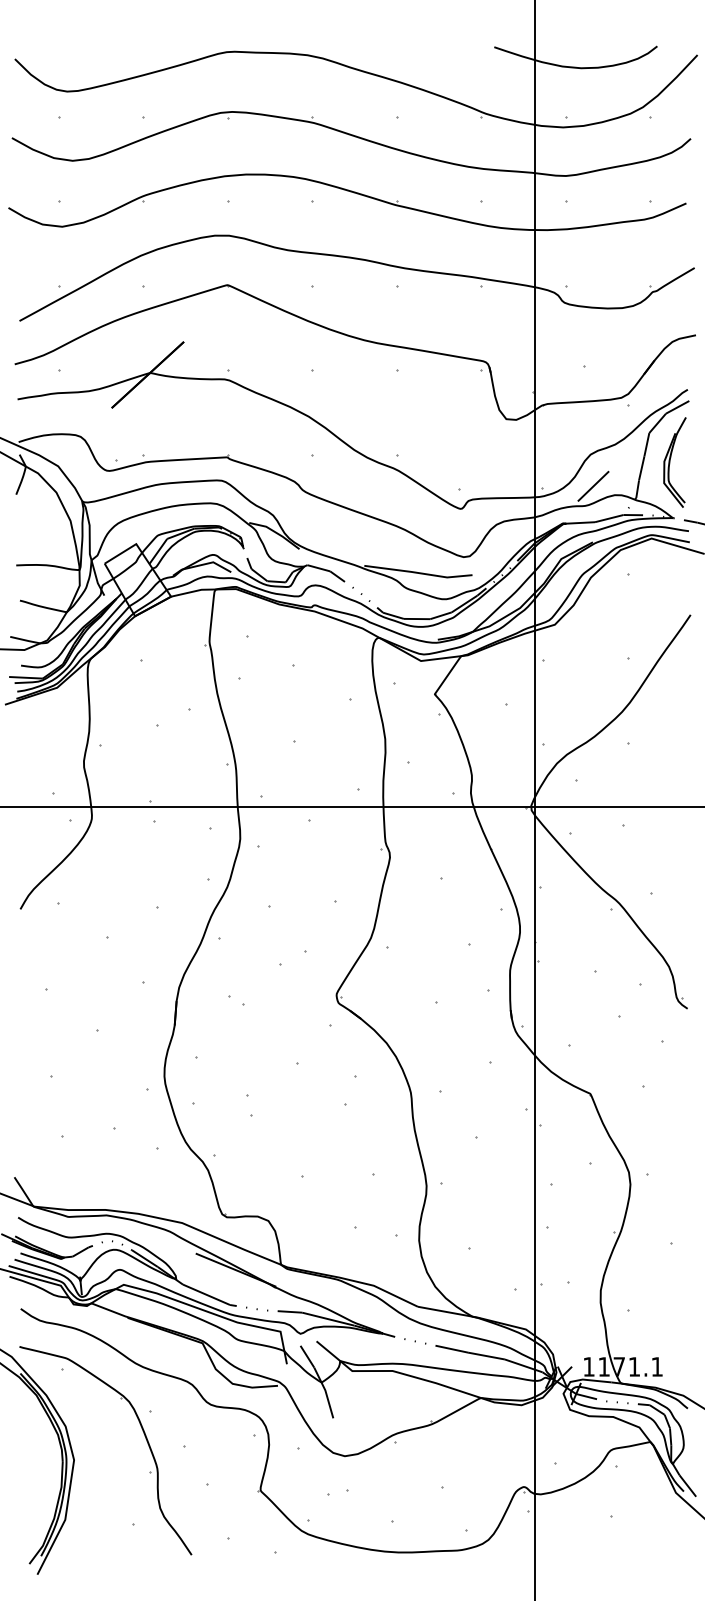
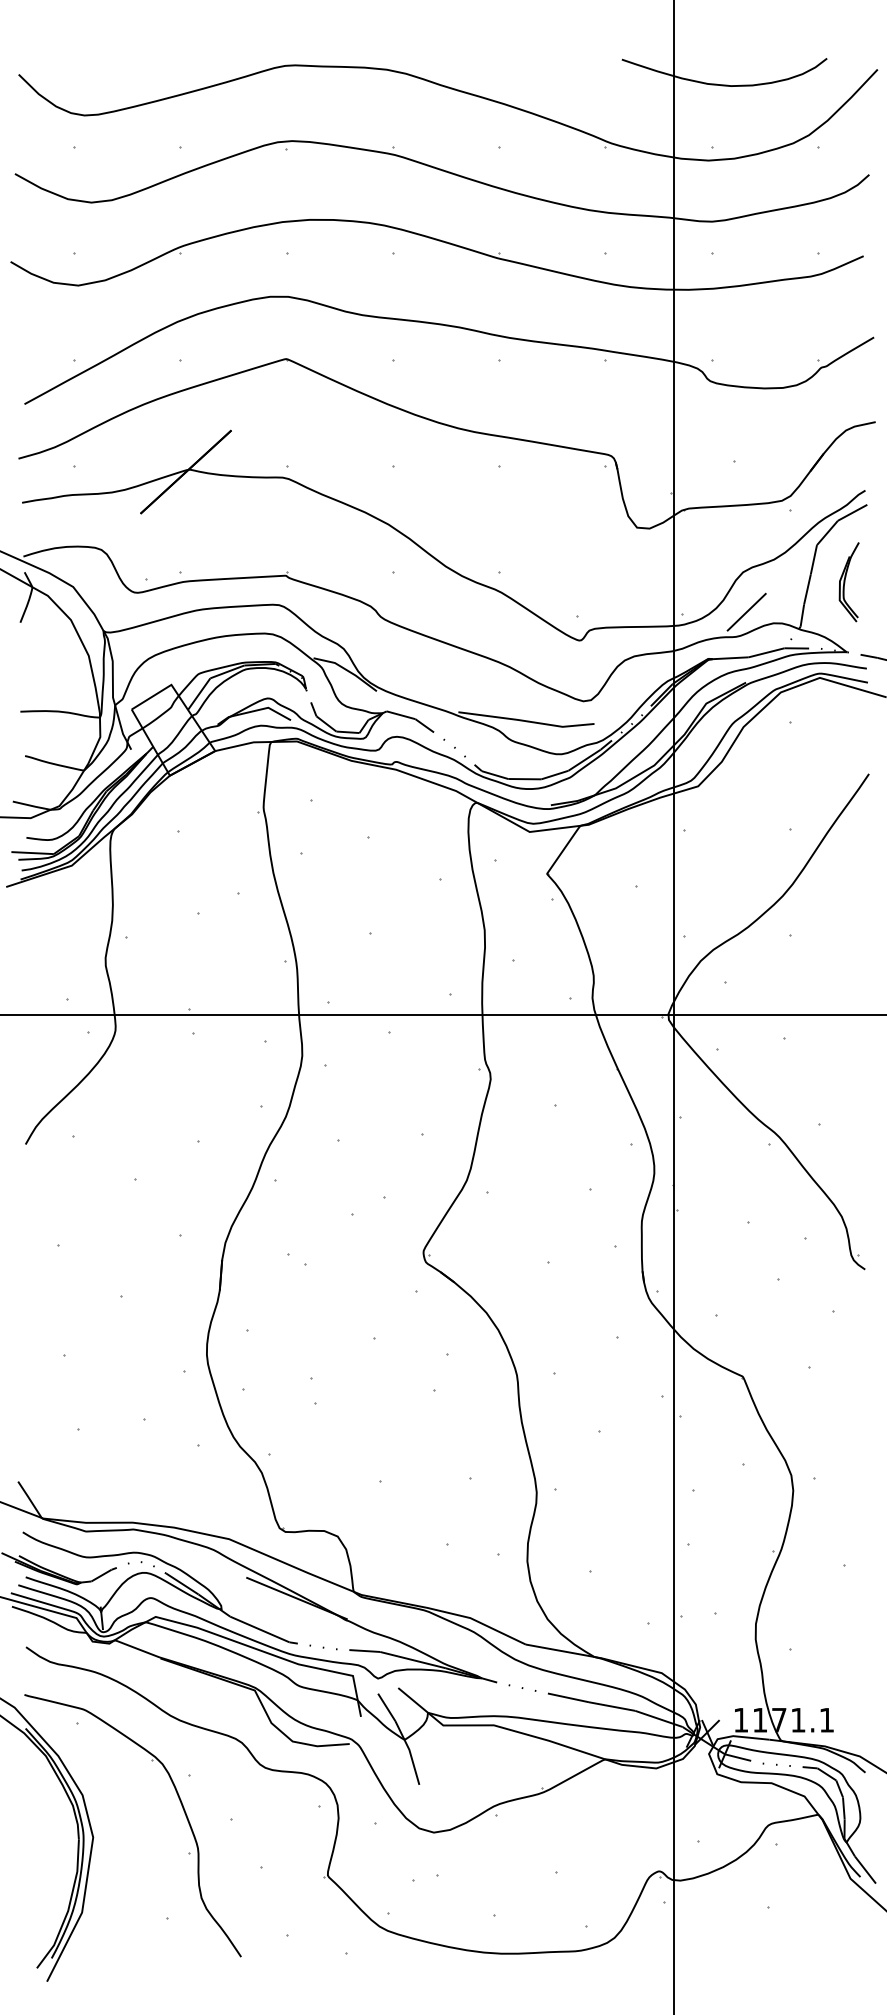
part: (674, 462) -> (848, 582), size x0.7

